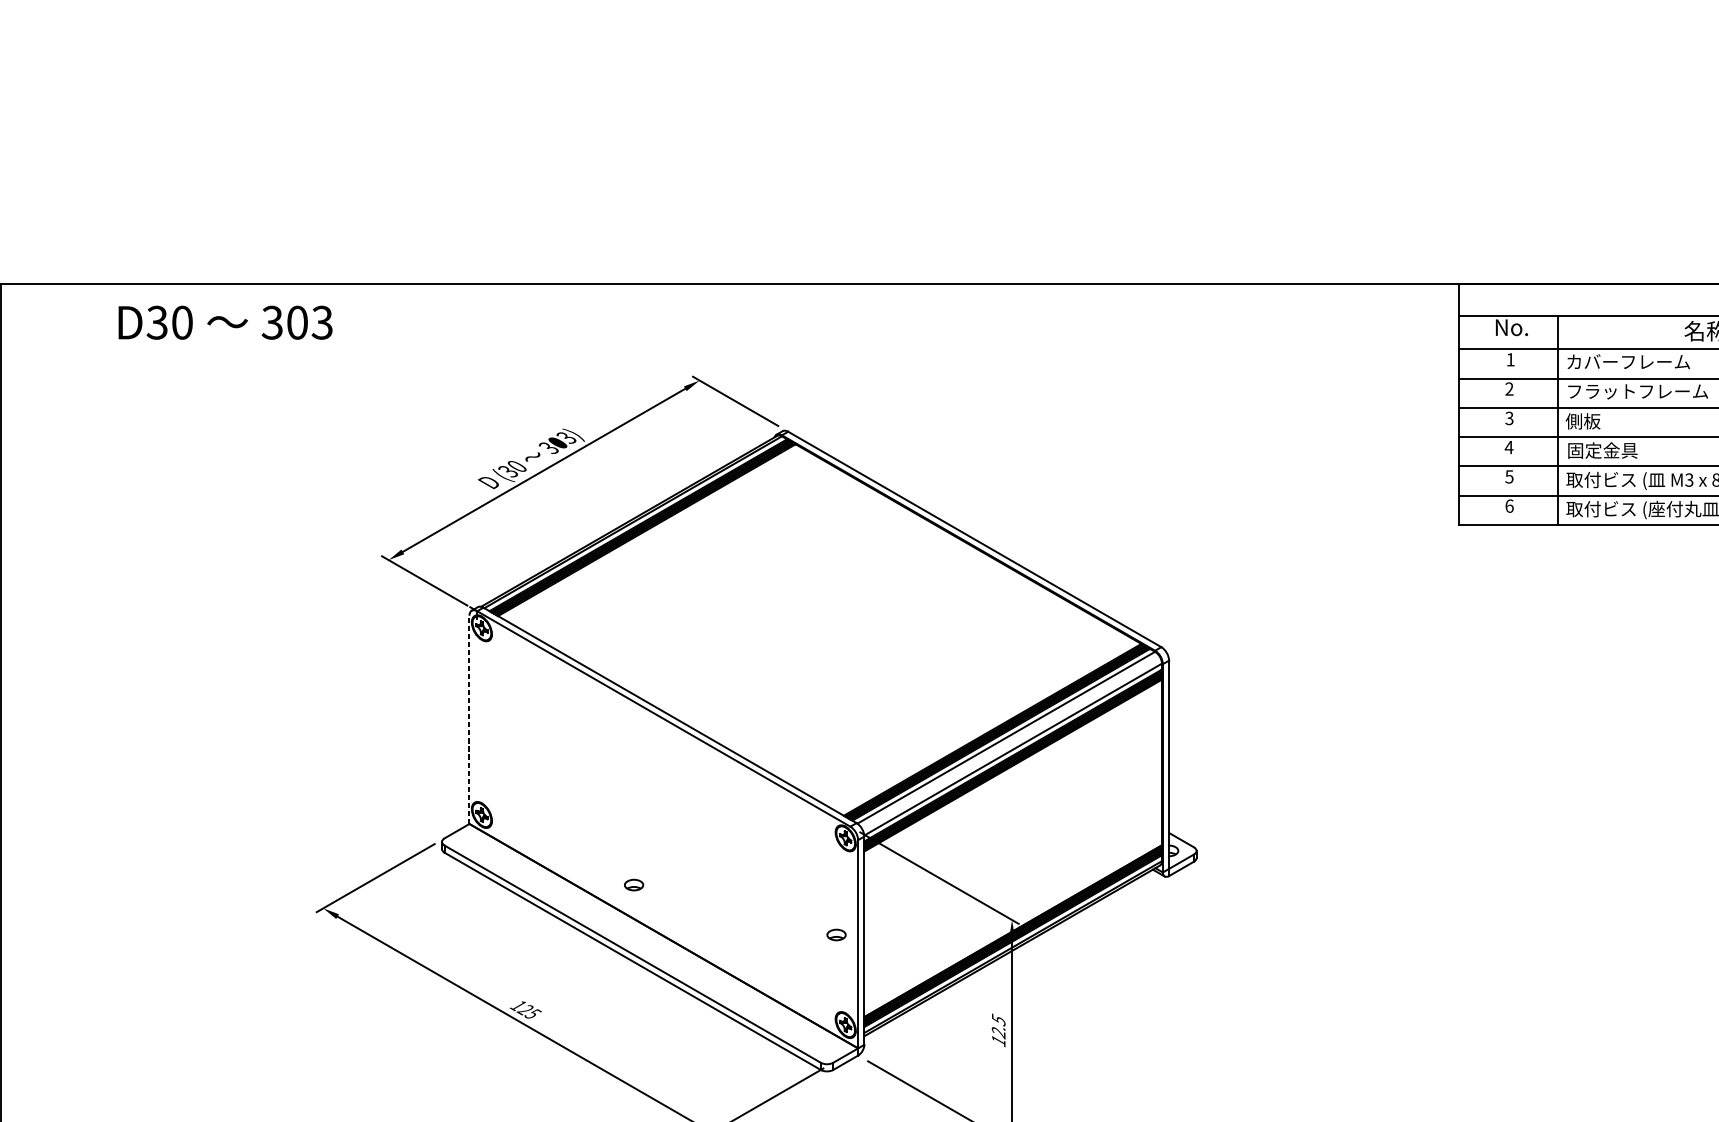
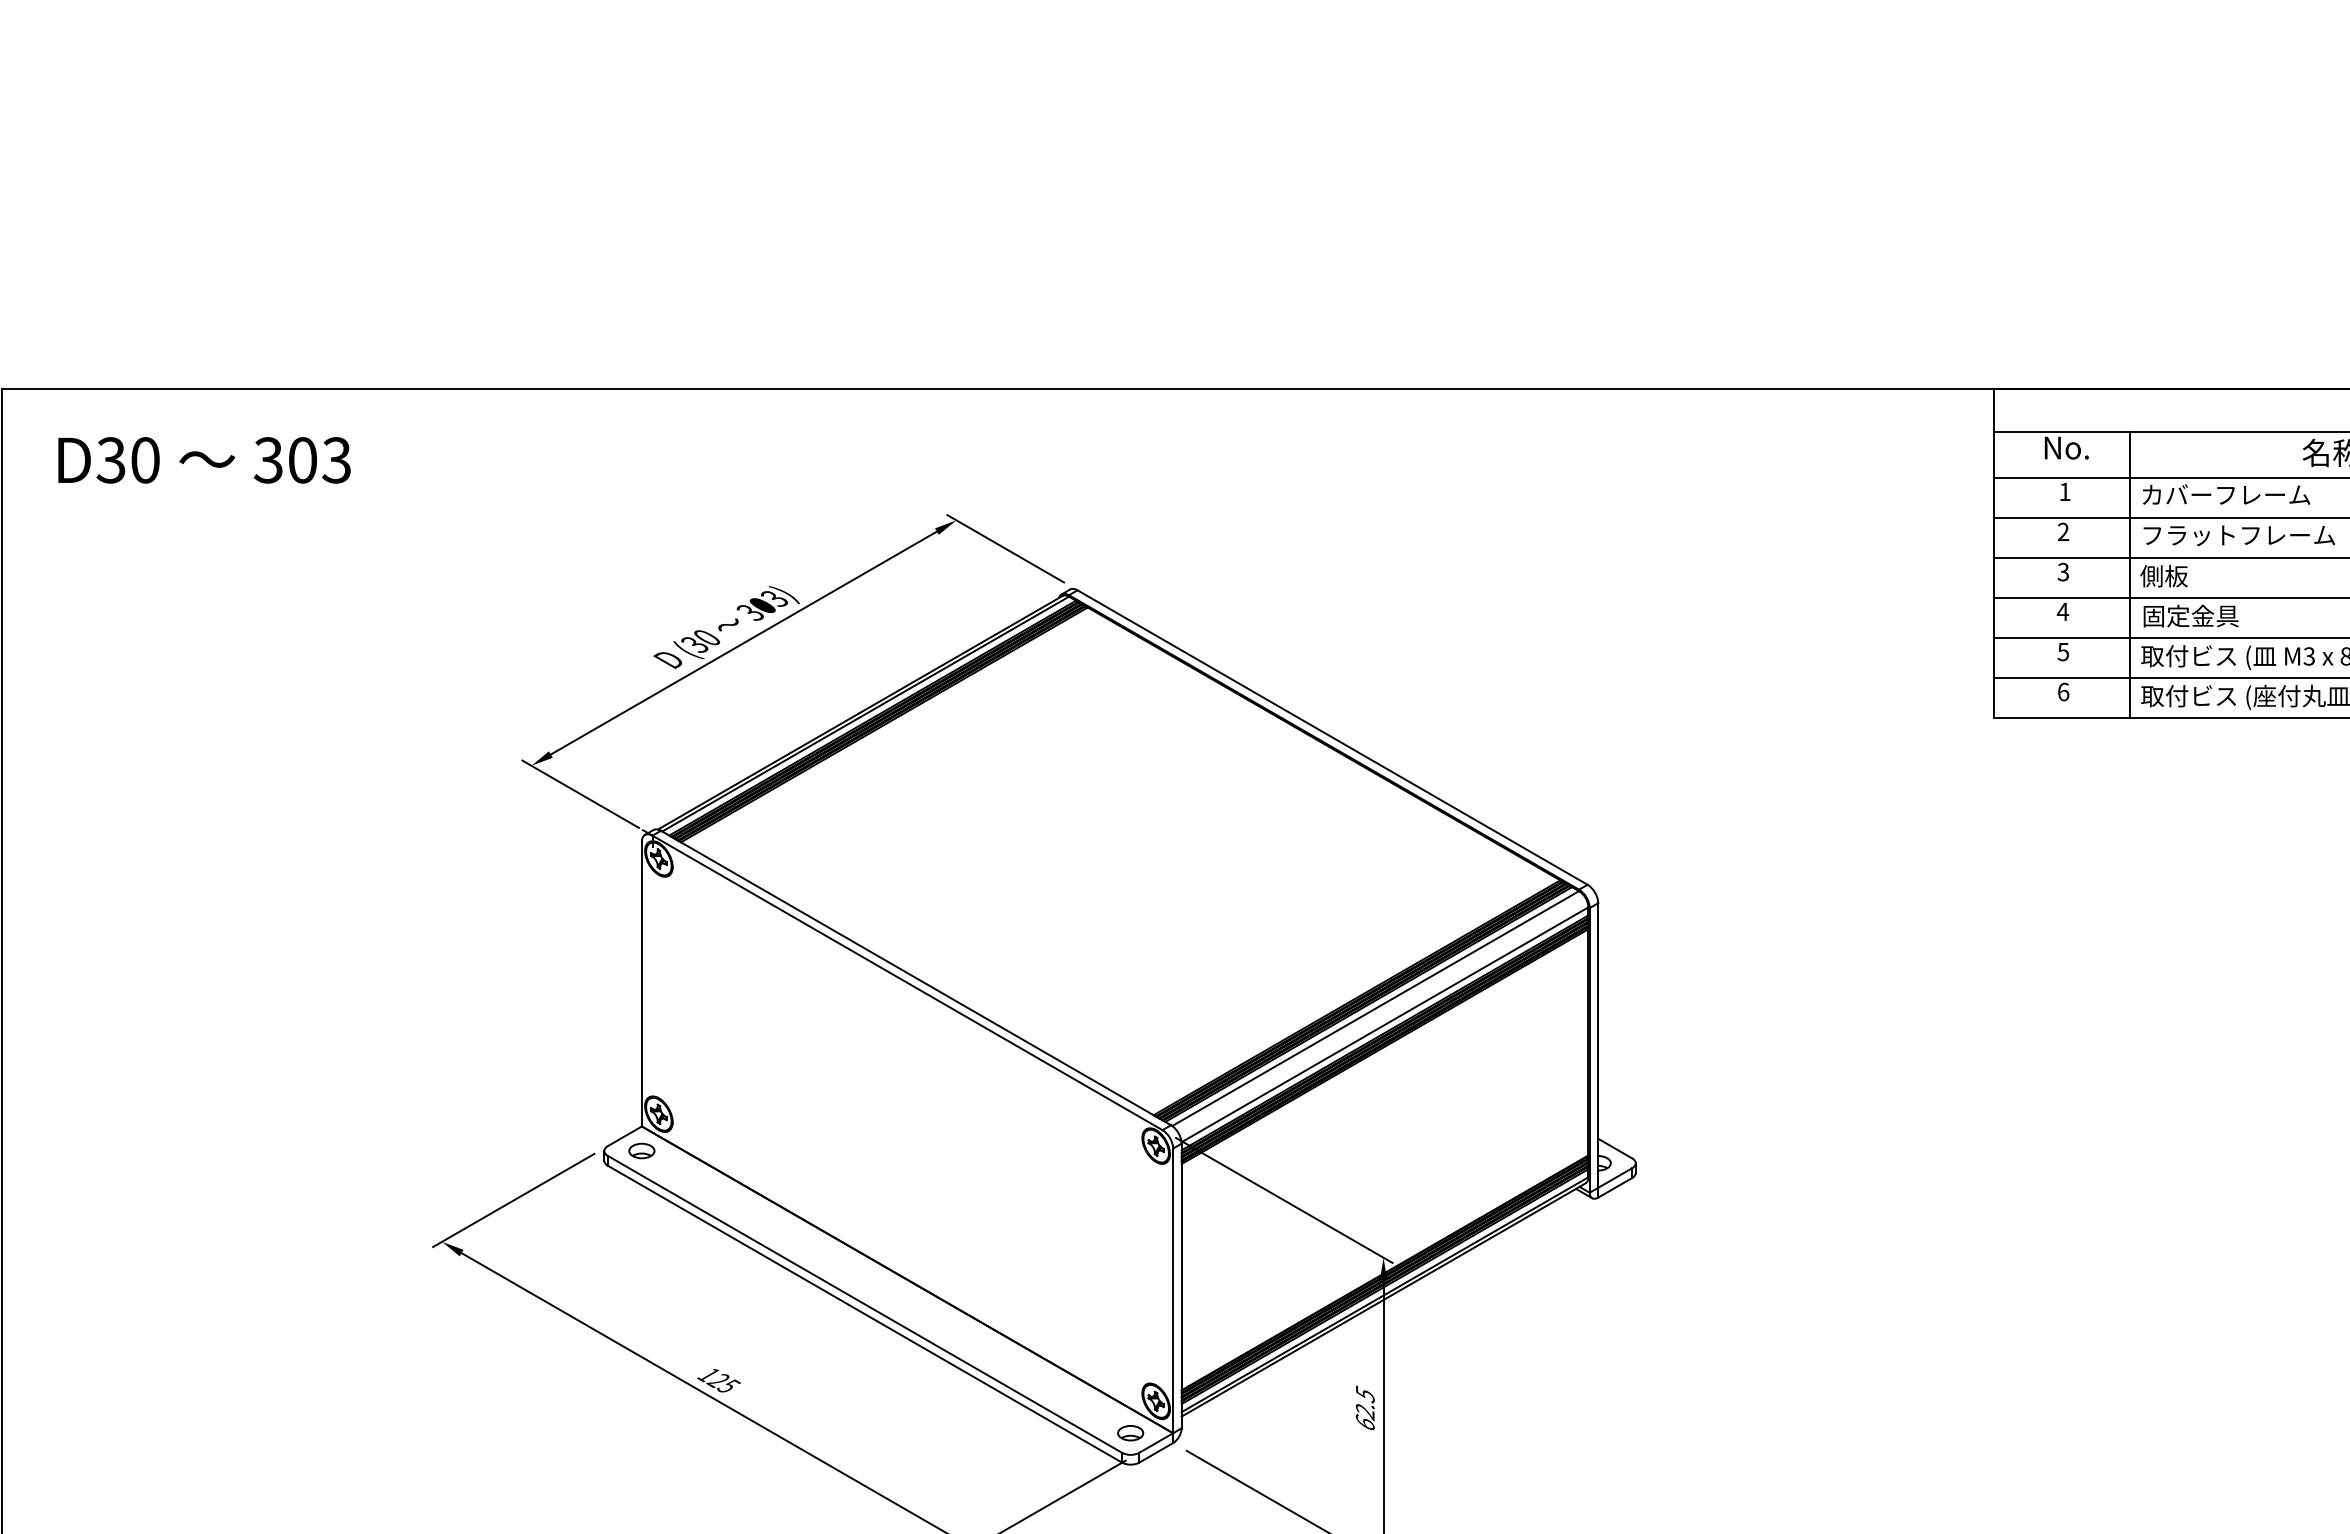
text: (225, 322) -> (204, 460), moved
line: (469, 719) -> (641, 983), dashed -> solid
part: (633, 884) -> (641, 1150), moved
part: (836, 935) -> (1130, 1433), moved
text: (998, 1040) -> (1364, 1422), 12.5 -> 62.5

